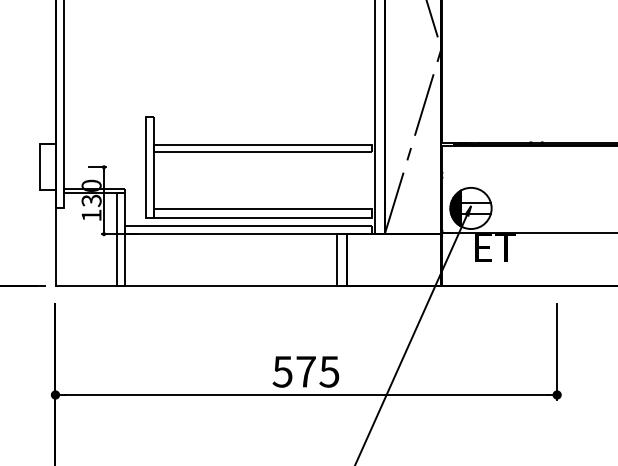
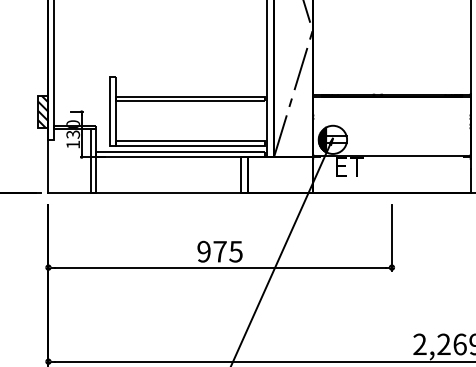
hatch: (46, 166) -> (42, 111), added
text: (281, 371) -> (203, 251), 575 -> 975

